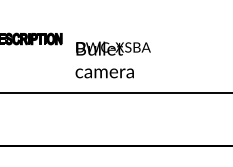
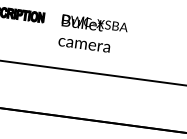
text: (112, 59) -> (92, 33), moved

